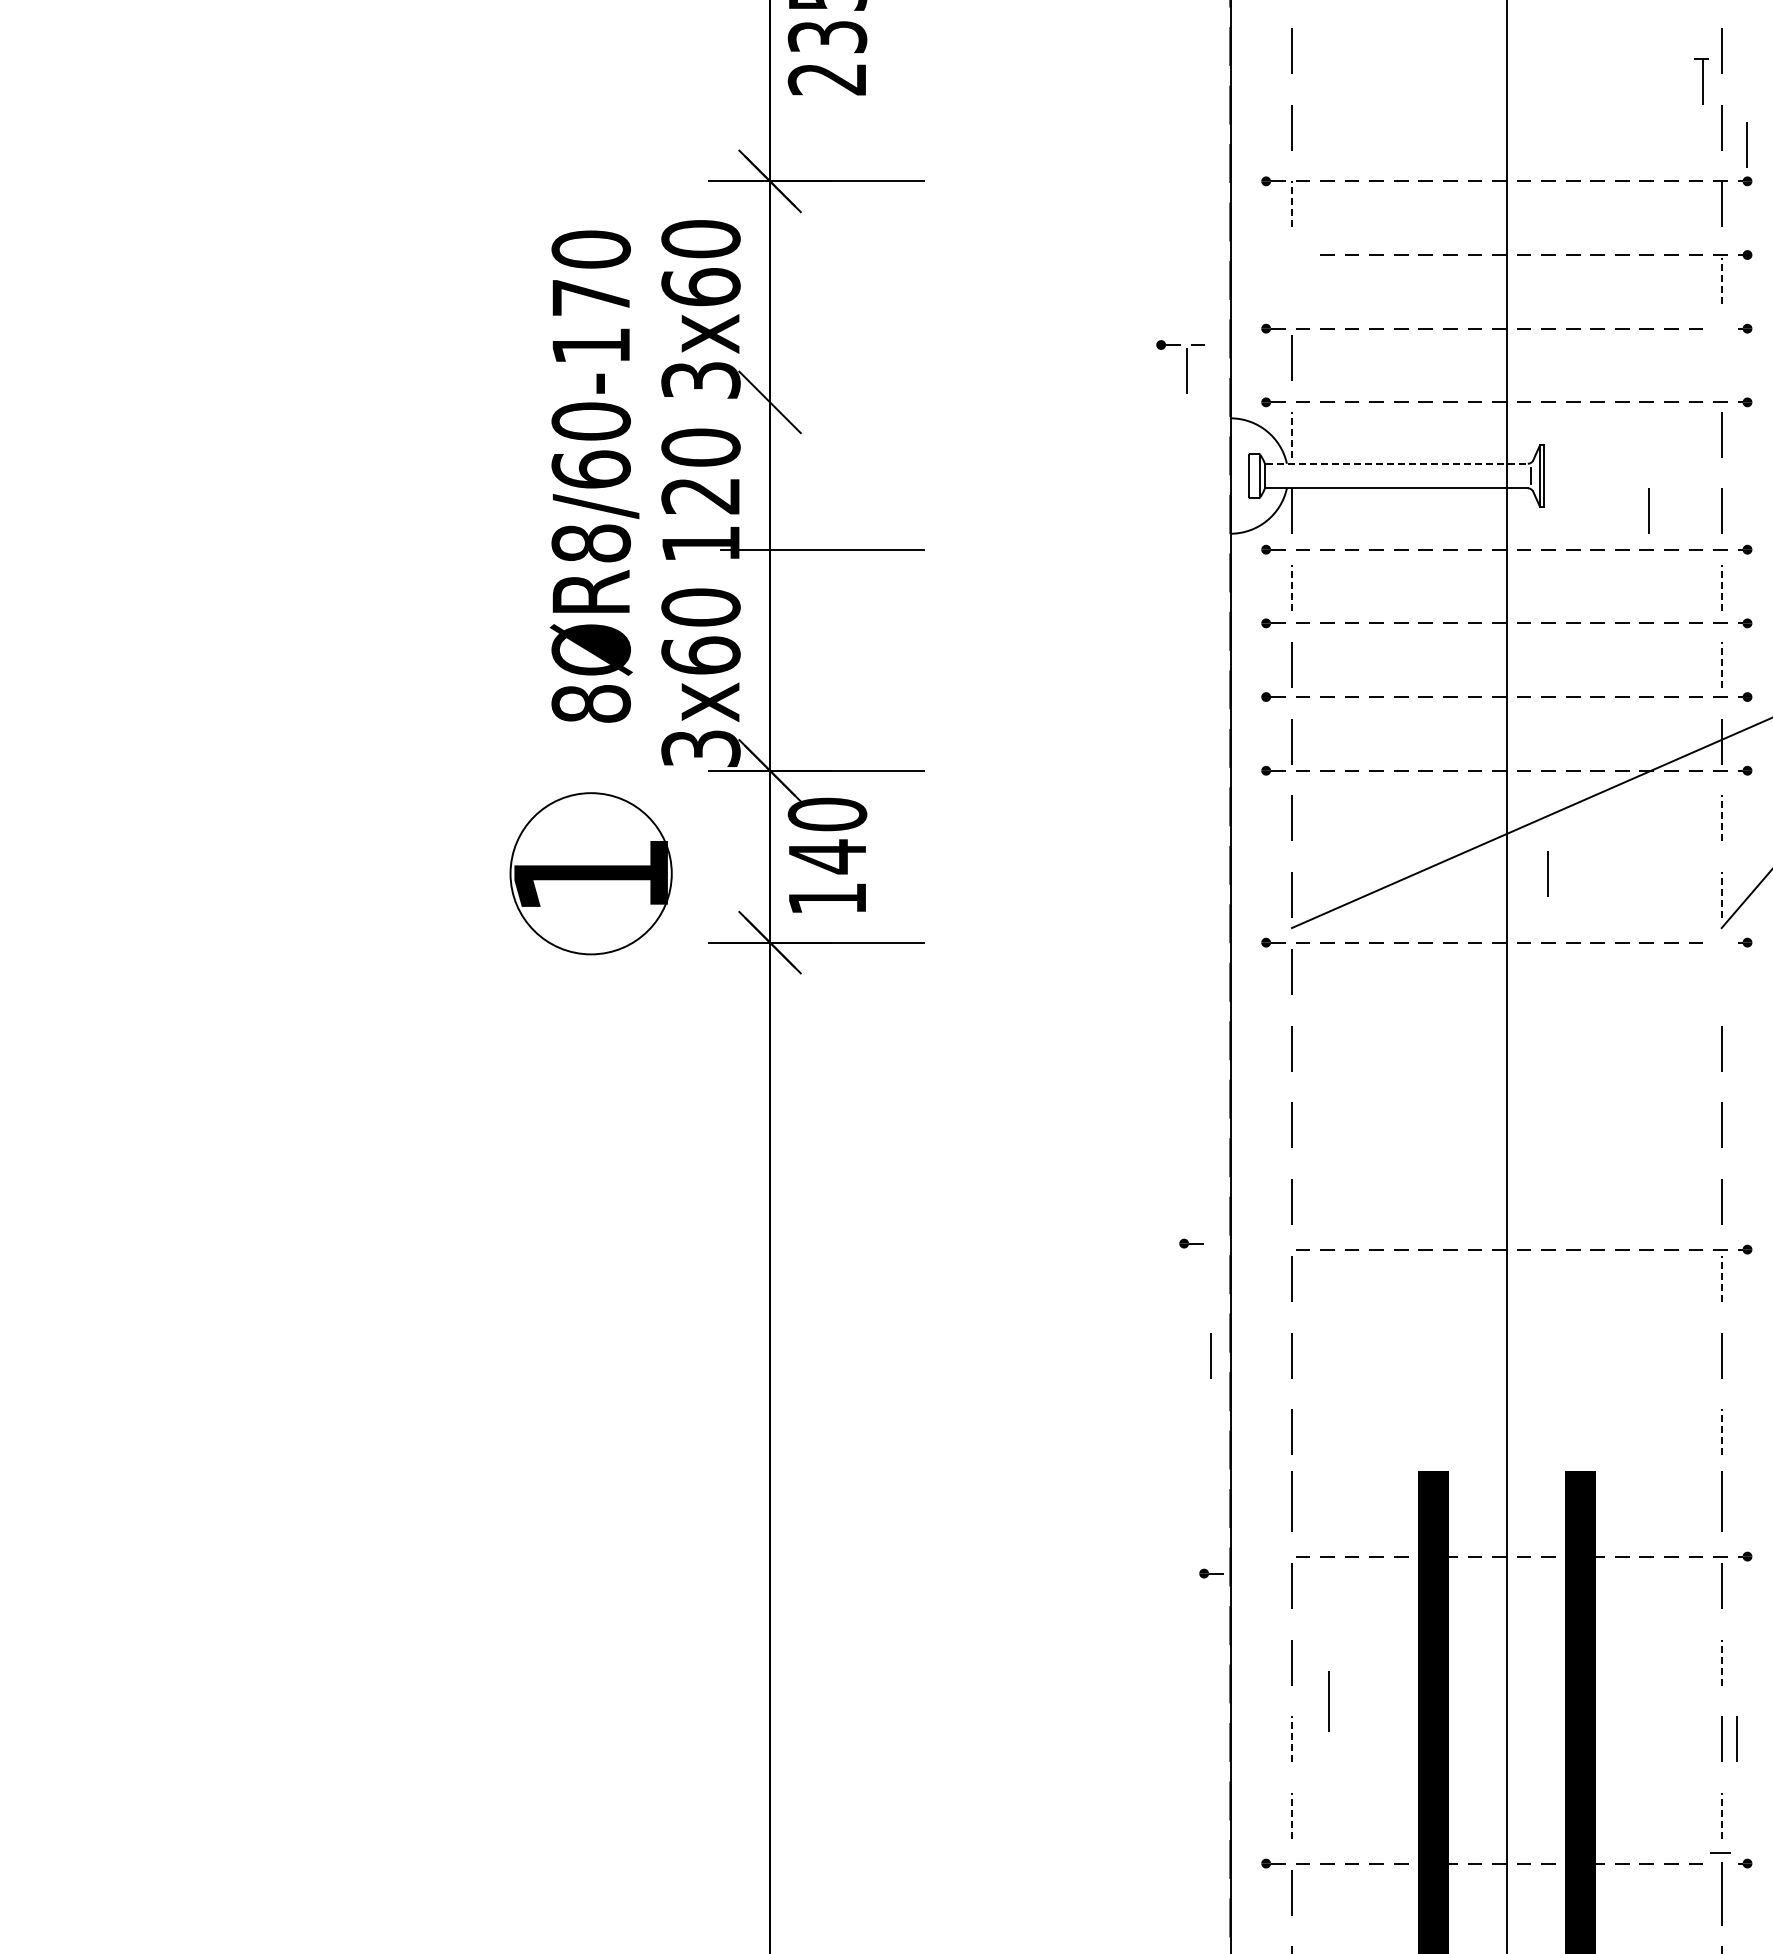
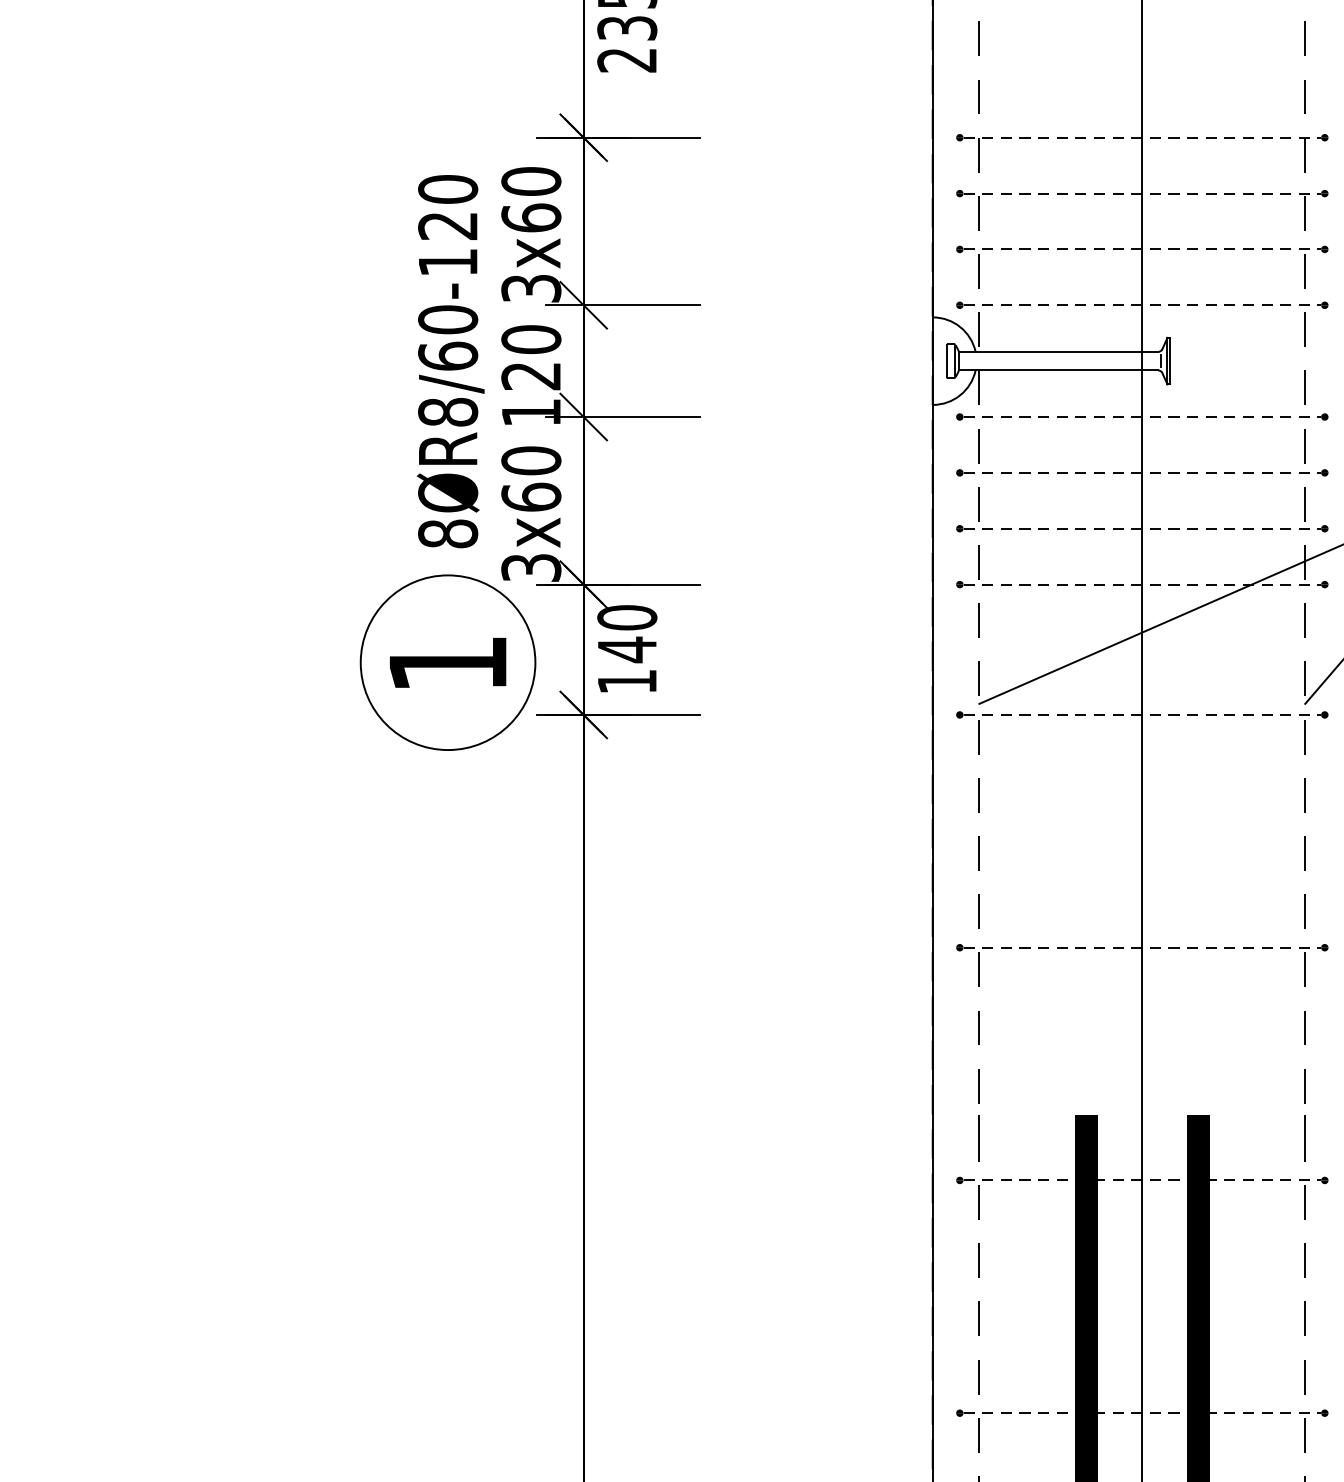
part: (1701, 81) -> (1289, 62), removed
line: (1746, 144) -> (1324, 109), removed
line: (1291, 203) -> (979, 154), dashed -> solid
line: (1721, 280) -> (1305, 212), dashed -> solid
text: (590, 298) -> (447, 226), 8ØR8/60-170 -> 8ØR8/60-120
part: (1720, 354) -> (1304, 269), added
part: (1180, 366) -> (974, 209), moved
line: (821, 402) -> (622, 305), added
line: (1291, 434) -> (979, 329), dashed -> solid
line: (1397, 463) -> (1059, 351), dashed -> solid
line: (1648, 510) -> (1249, 387), removed
line: (769, 549) -> (583, 416), added
line: (1291, 587) -> (979, 445), dashed -> solid
line: (1721, 587) -> (1305, 445), dashed -> solid
line: (1721, 664) -> (1305, 504), dashed -> solid
line: (1721, 817) -> (1305, 620), dashed -> solid
circle: (590, 873) -> (447, 662), size x1.43
line: (1547, 873) -> (1173, 662), removed
line: (1721, 894) -> (1305, 678), dashed -> solid
part: (1720, 968) -> (1304, 734), added
part: (1191, 1243) -> (965, 947), moved
line: (1721, 1278) -> (1305, 969), dashed -> solid
line: (1210, 1355) -> (917, 1027), removed
line: (1721, 1431) -> (1305, 1085), dashed -> solid
part: (1211, 1573) -> (965, 1180), moved
line: (1721, 1662) -> (1305, 1260), dashed -> solid
line: (1328, 1701) -> (1007, 1290), removed
line: (1291, 1738) -> (979, 1318), dashed -> solid
line: (1736, 1738) -> (1316, 1318), removed
line: (1291, 1815) -> (979, 1376), dashed -> solid
line: (1721, 1815) -> (1305, 1376), dashed -> solid
part: (1720, 1889) -> (1304, 1432), size x0.71

